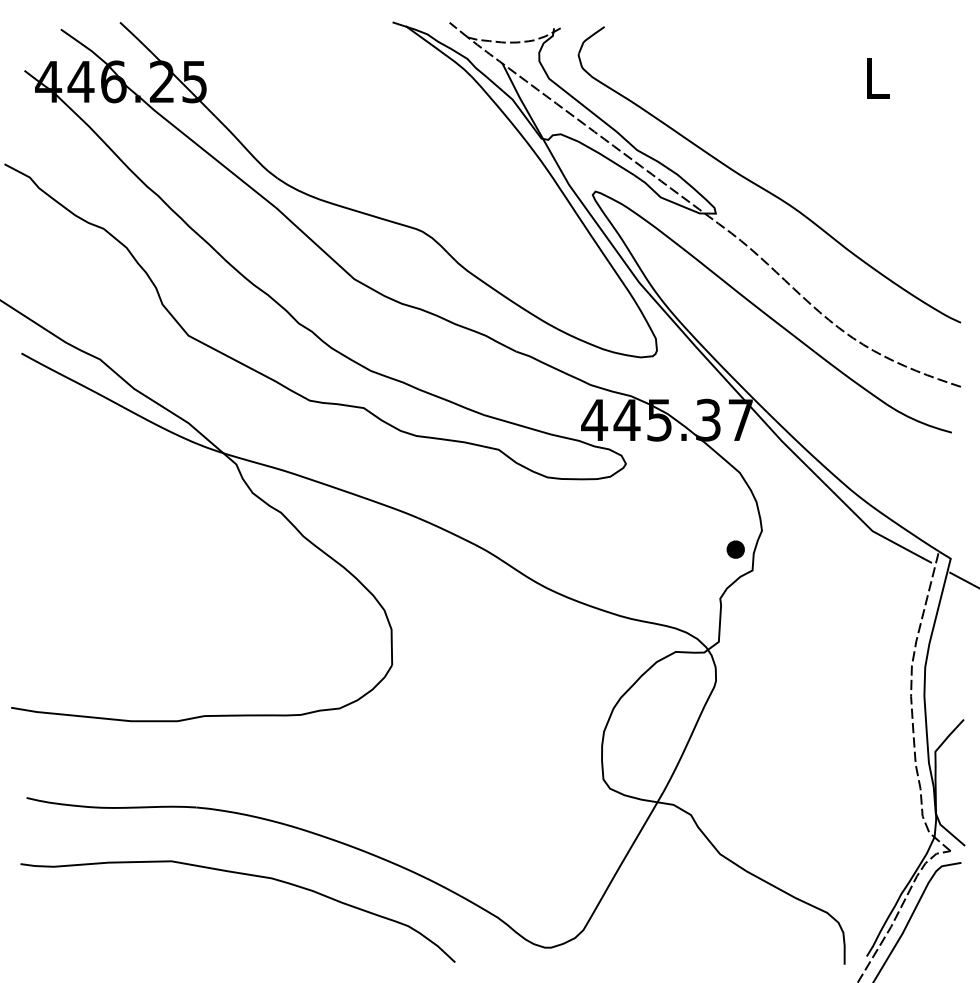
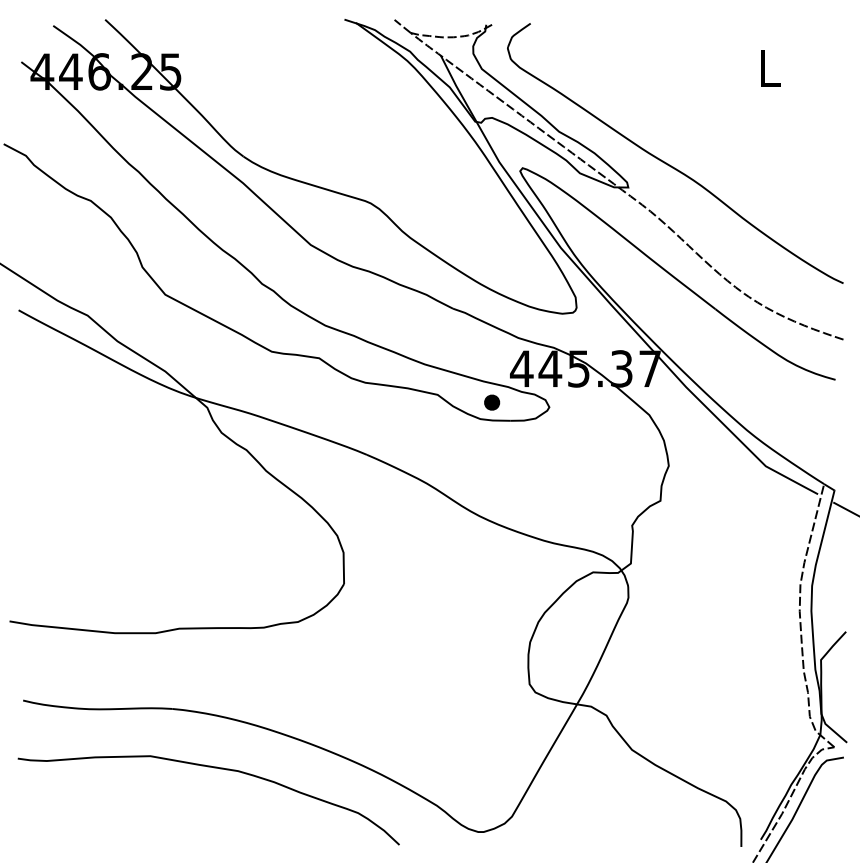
part: (735, 549) -> (491, 402), moved

